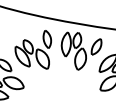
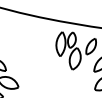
part: (33, 49) -> (28, 49), removed

